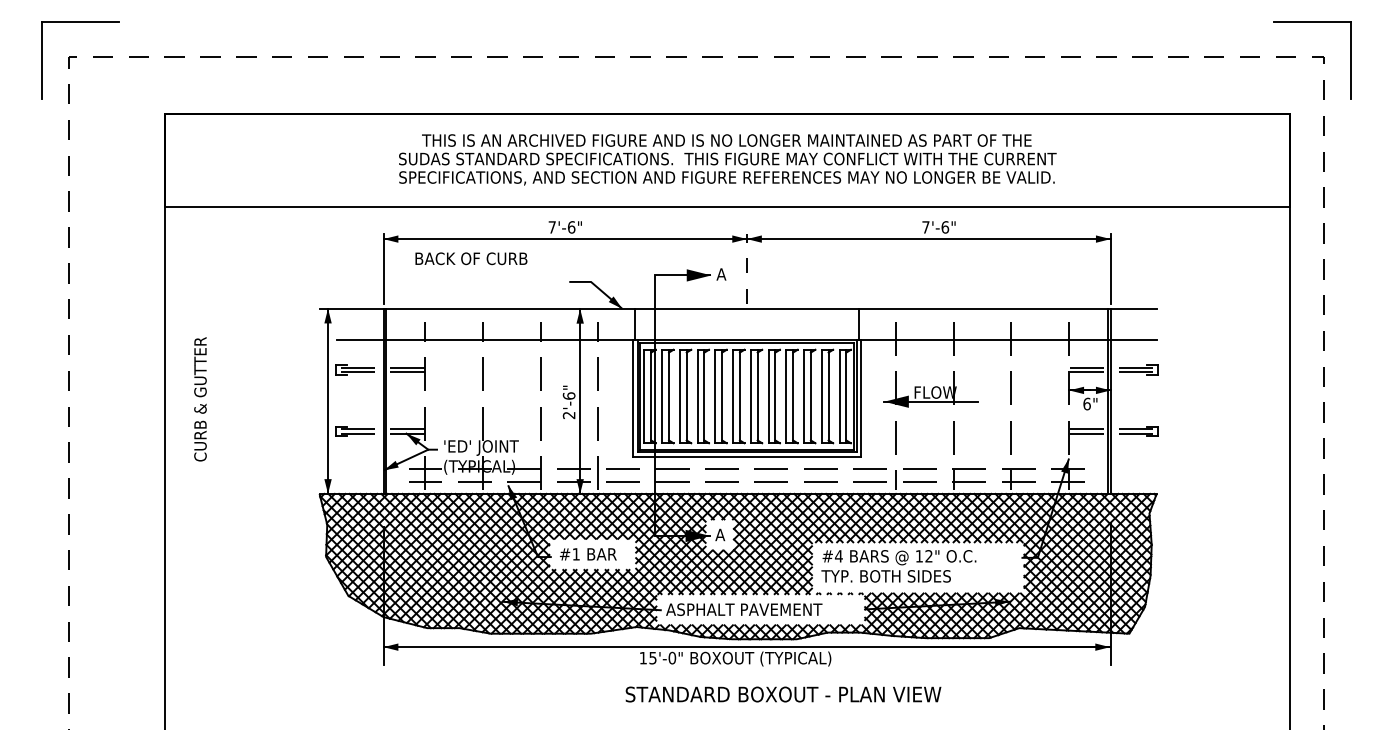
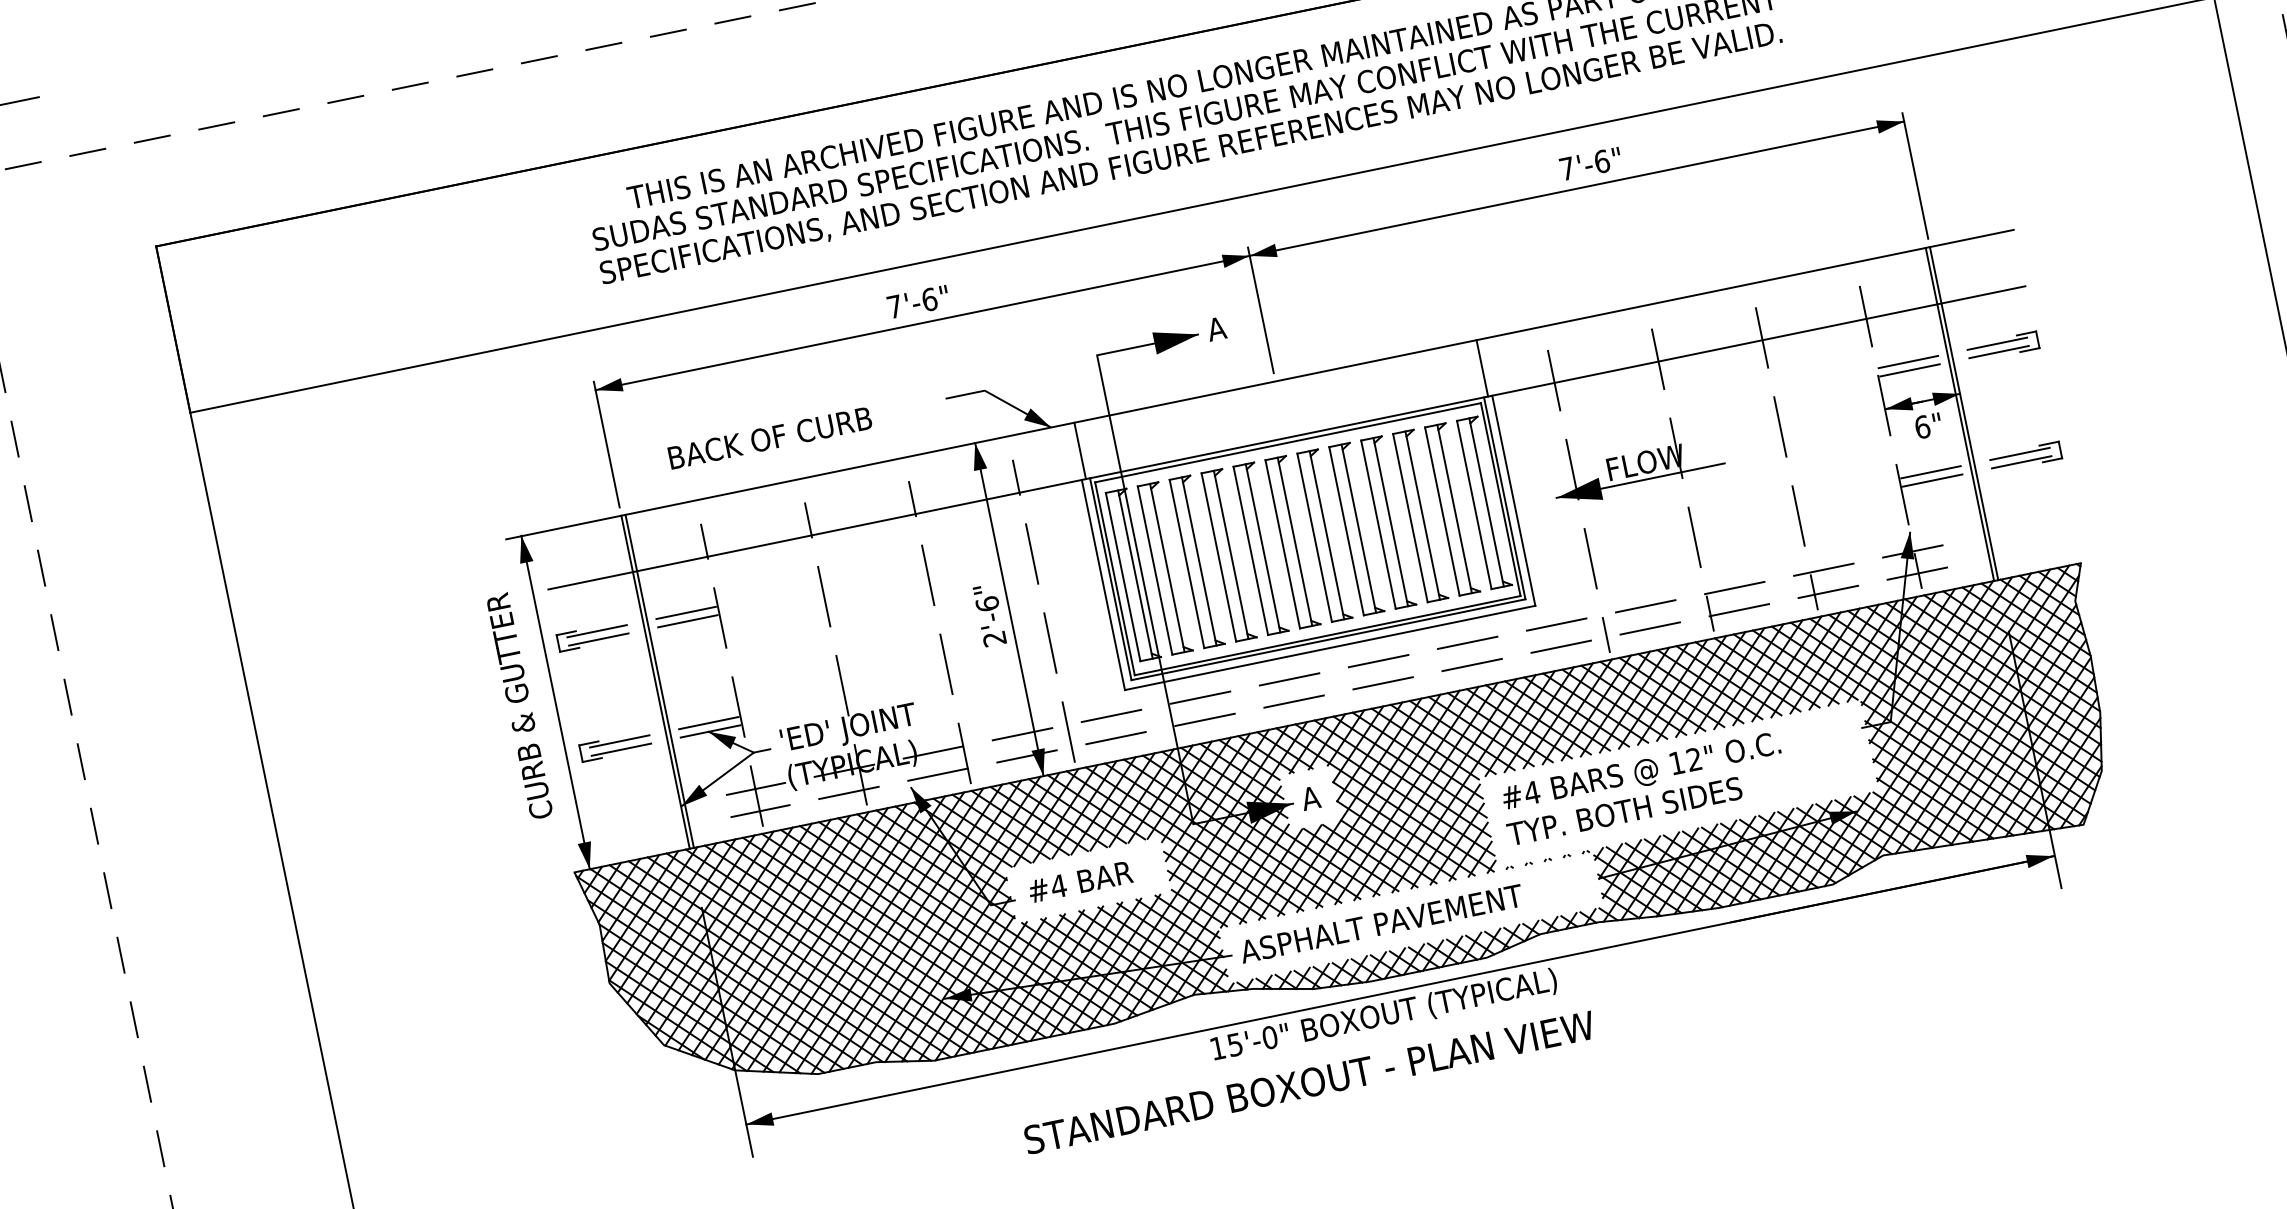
text: (471, 258) -> (770, 437), moved
line: (747, 269) -> (1261, 310), dashed -> solid
text: (200, 399) -> (519, 706), moved
text: (576, 554) -> (1059, 886), #1 -> #4
text: (783, 694) -> (1309, 1082), moved

